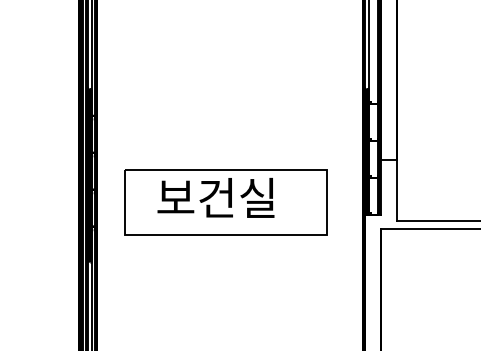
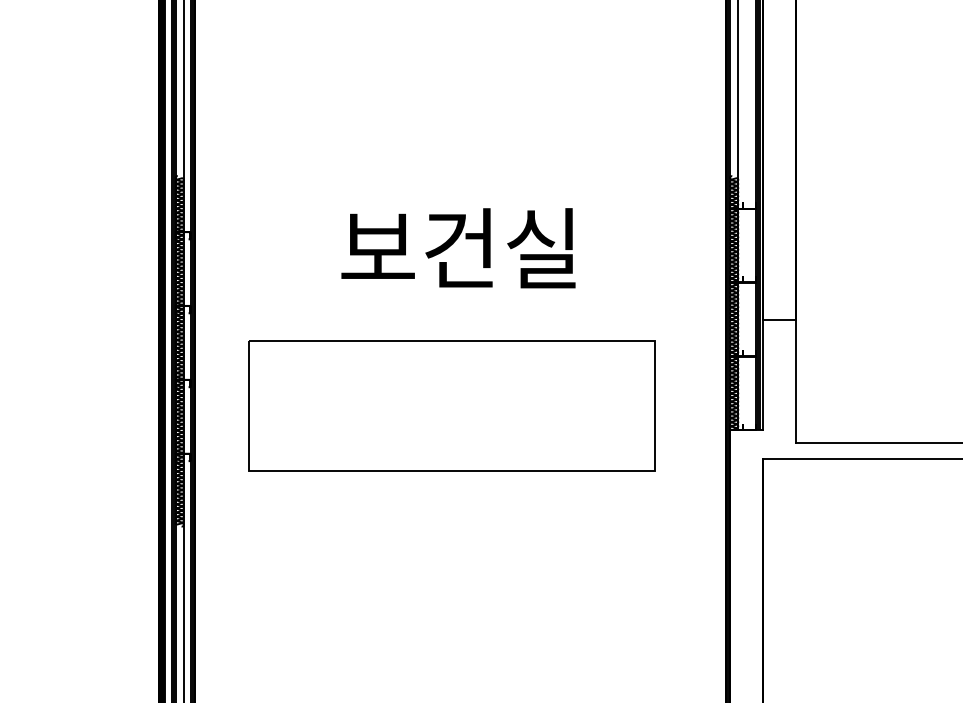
text: (215, 197) -> (457, 247), moved

